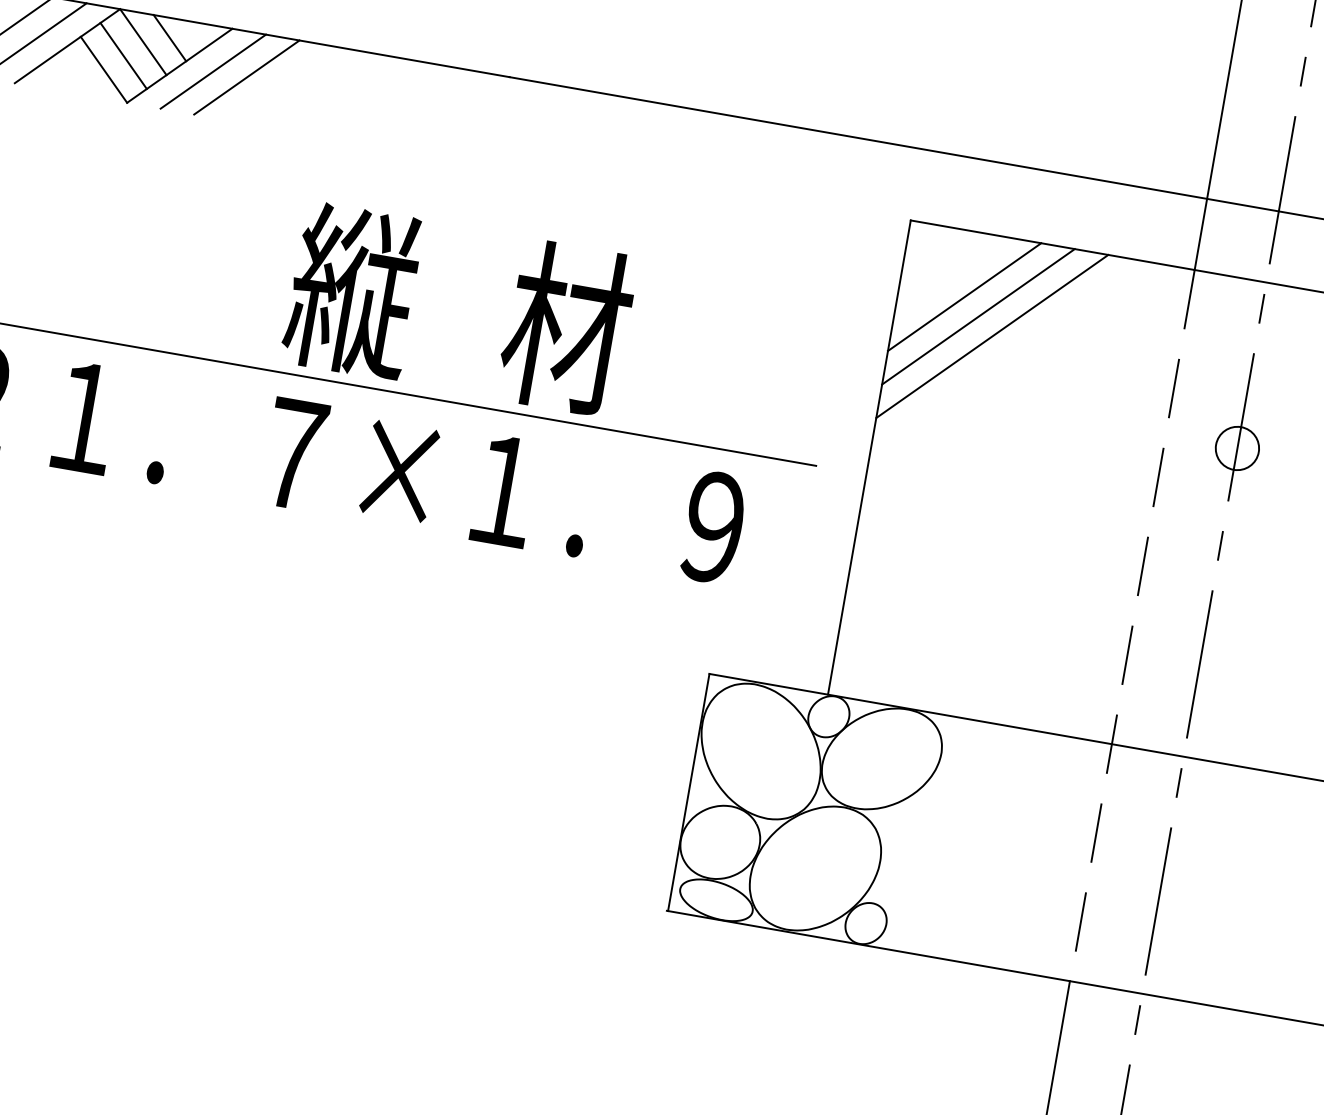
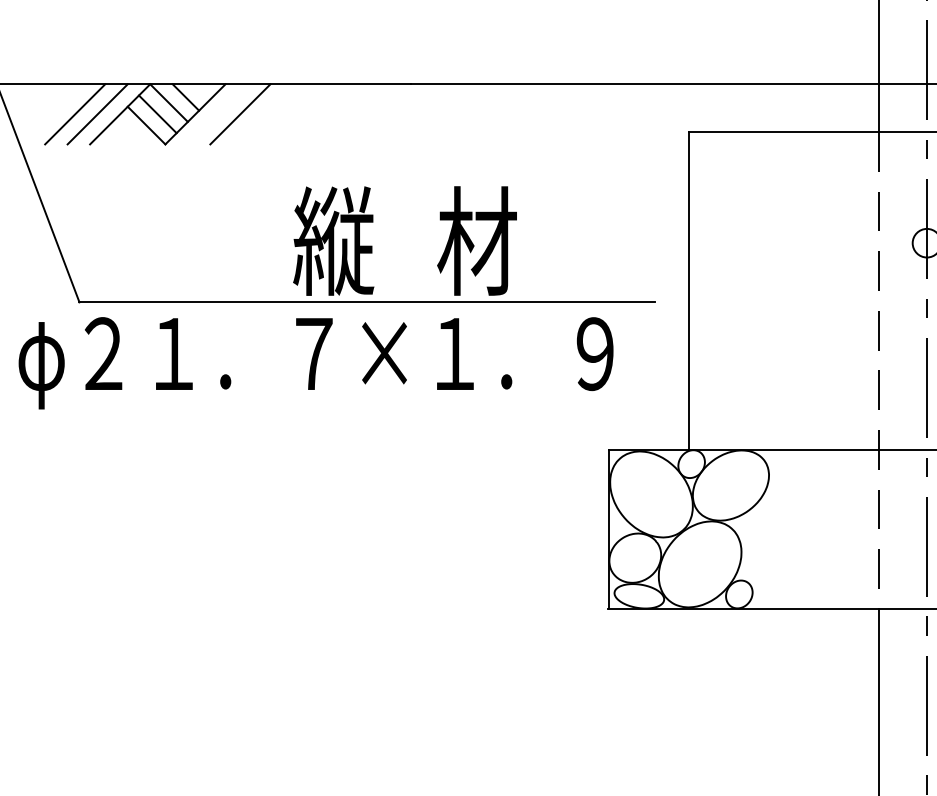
line: (212, 71) -> (217, 114), removed
line: (964, 296) -> (732, 175), removed
line: (978, 316) -> (743, 186), removed
line: (992, 335) -> (754, 197), removed

